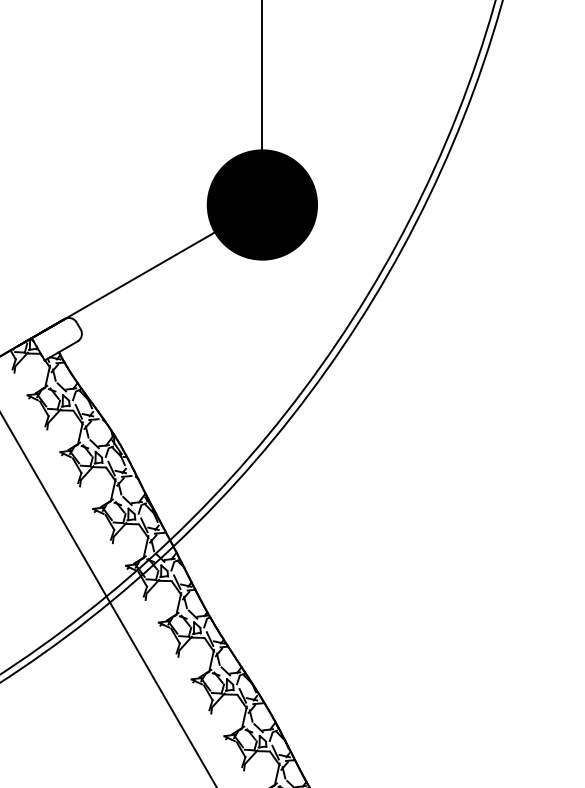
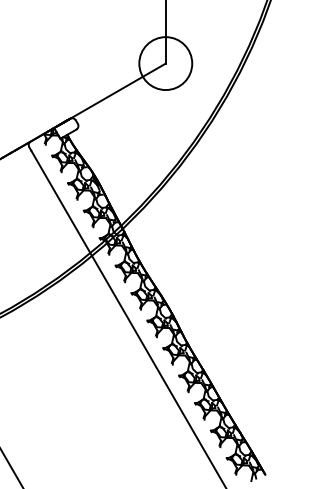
fill: (261, 204) -> (165, 63), removed

